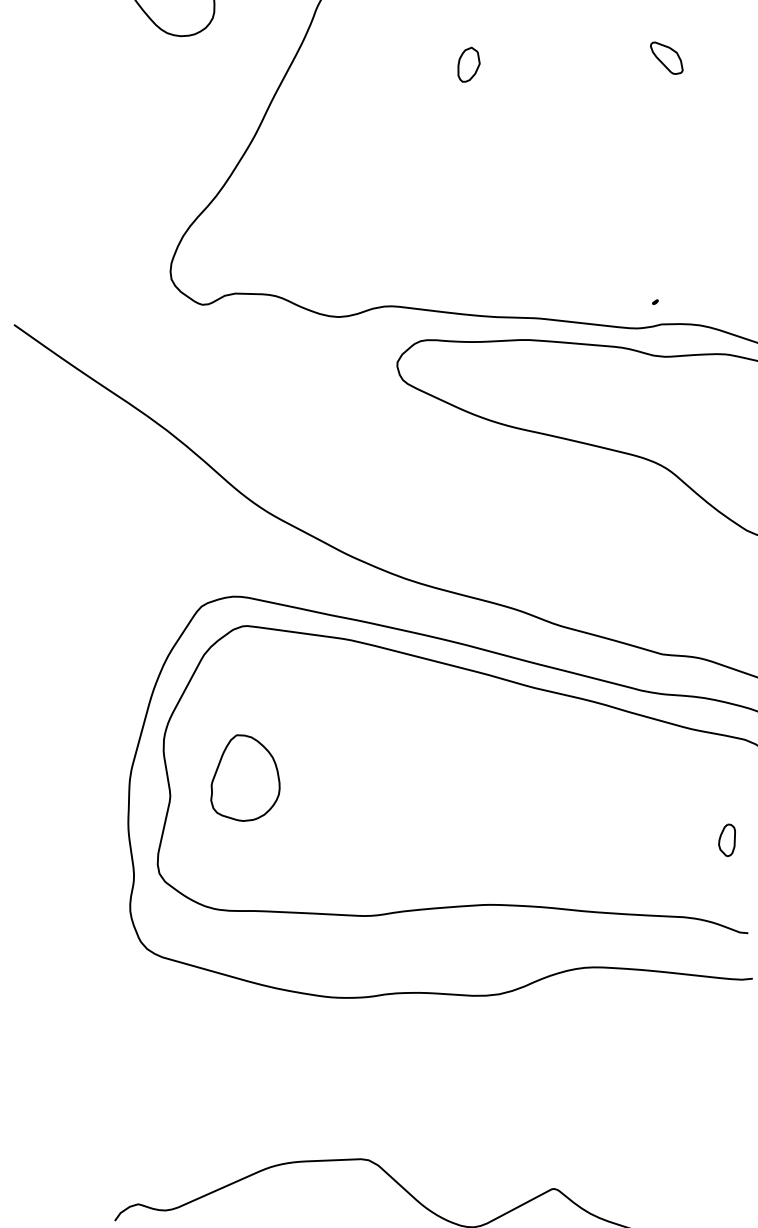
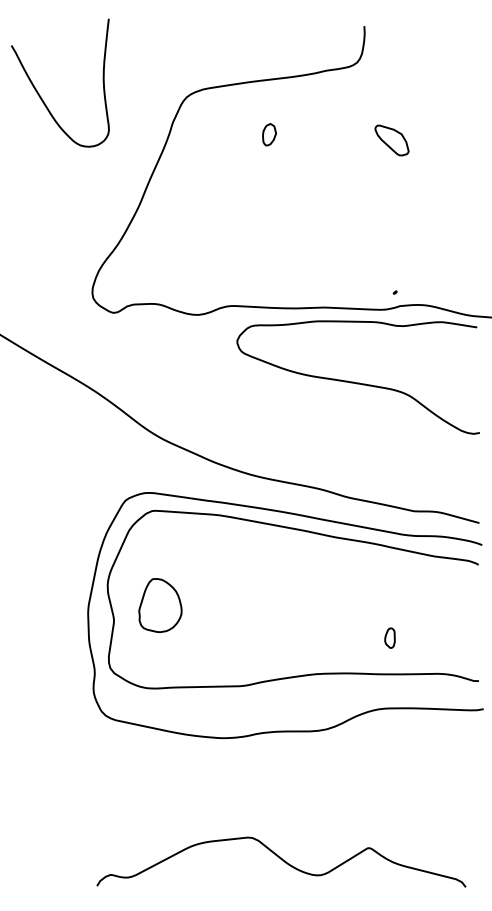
part: (667, 58) -> (392, 140), size x1.6
part: (469, 64) -> (269, 134), moved
part: (726, 839) -> (389, 637), moved

